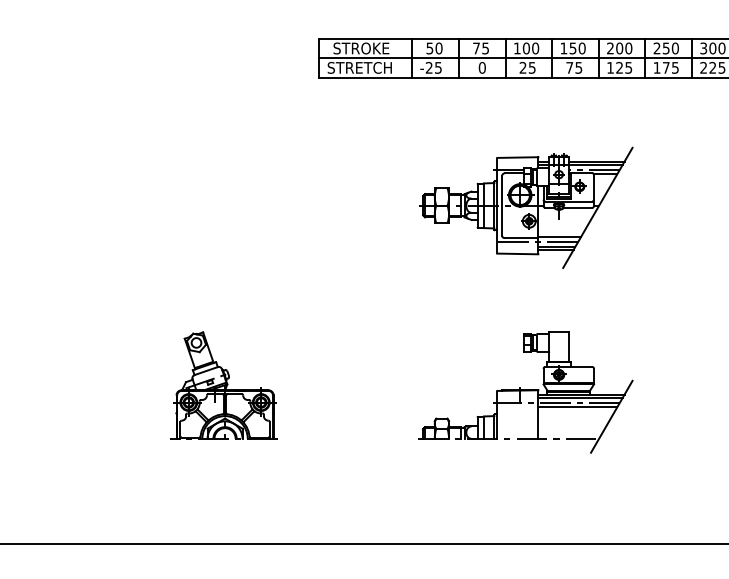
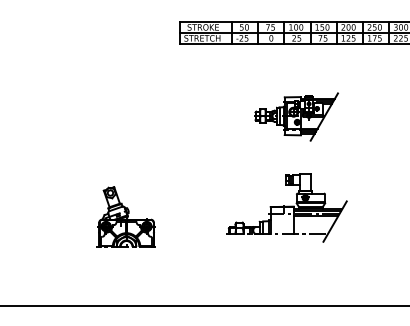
part: (527, 206) -> (296, 116), size x0.7
part: (525, 391) -> (286, 207), moved

